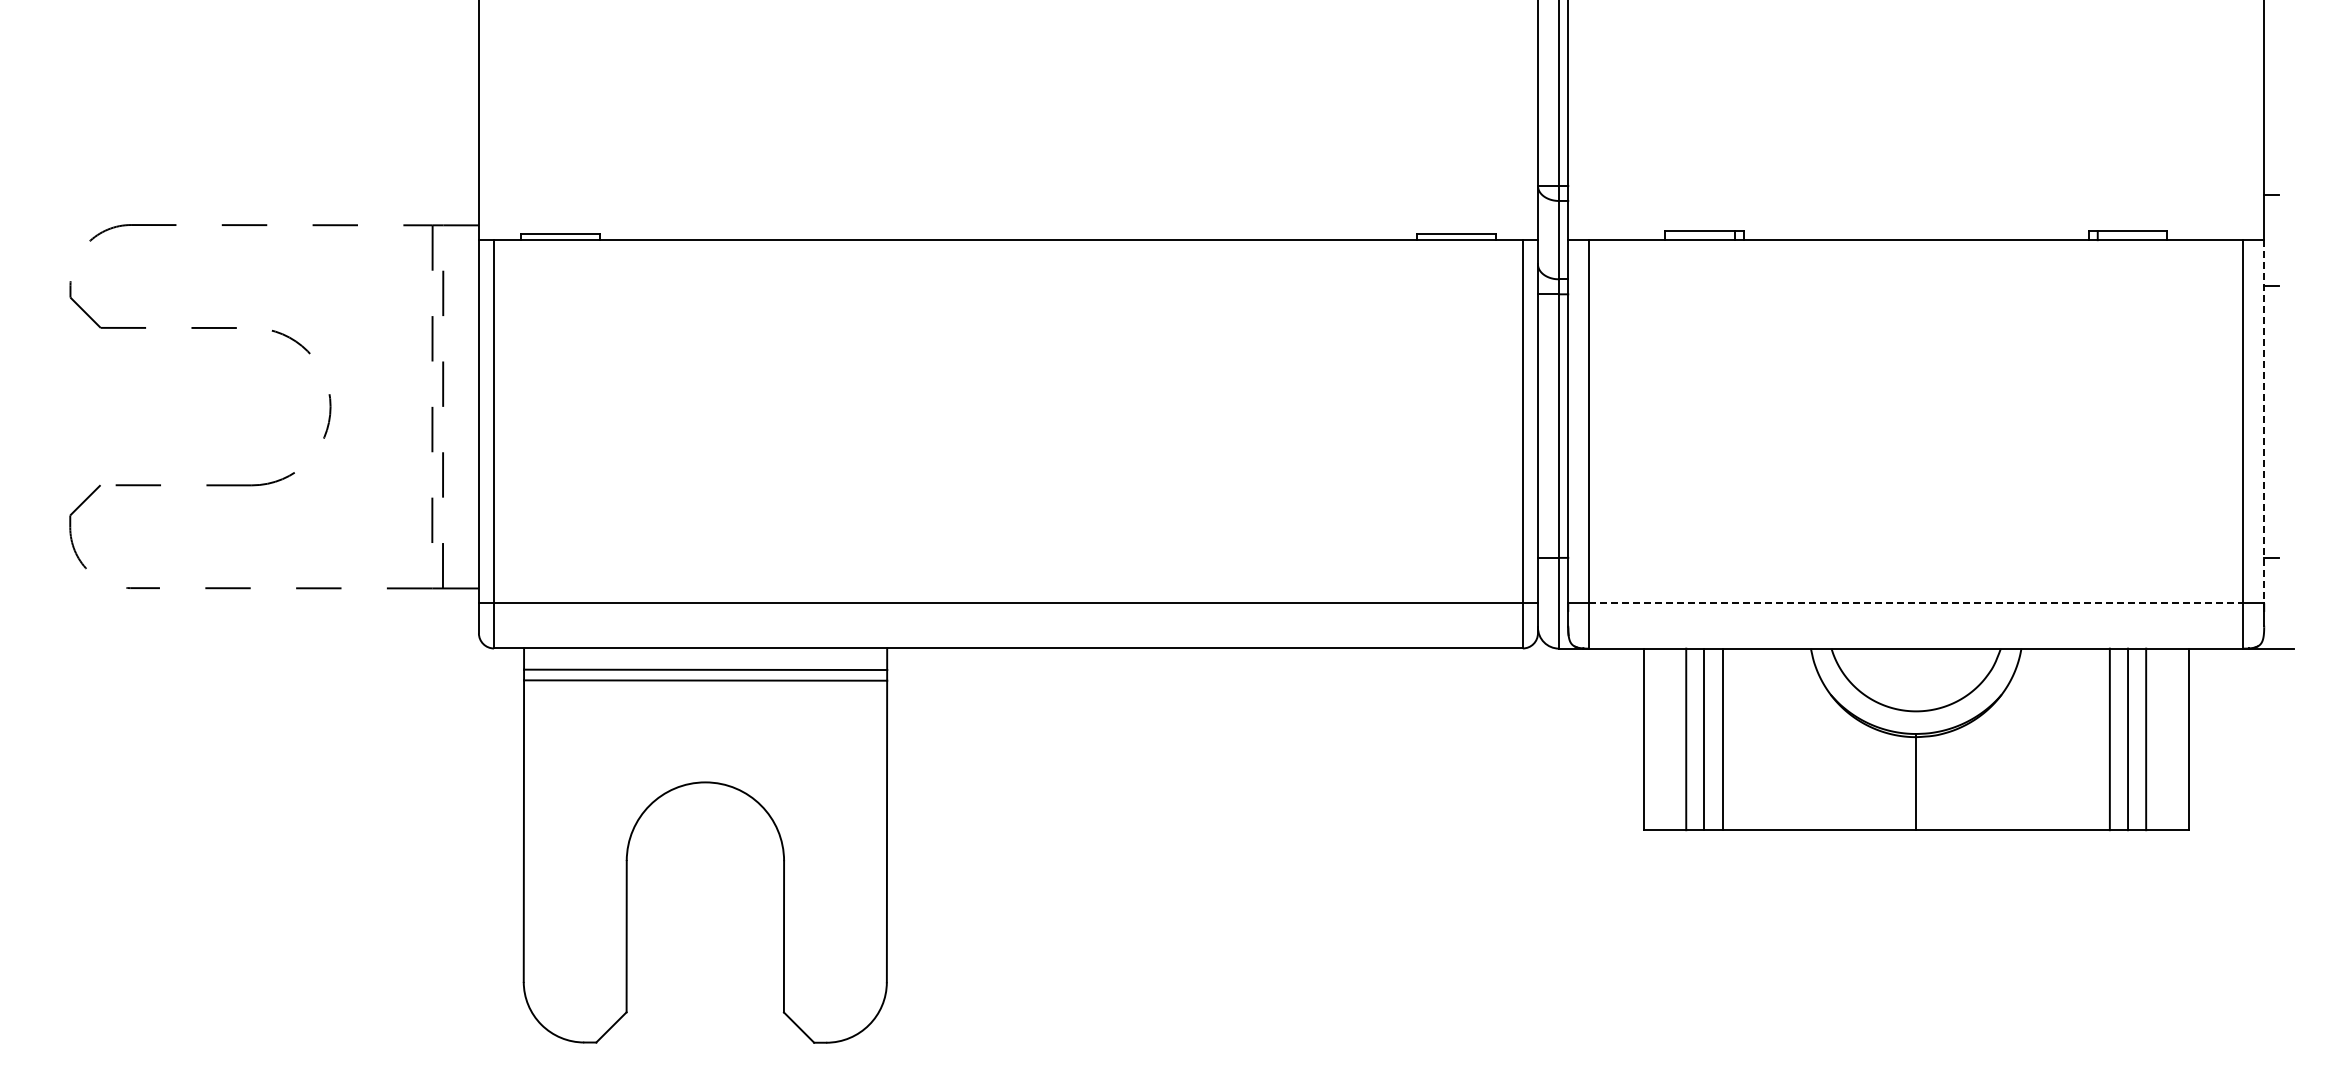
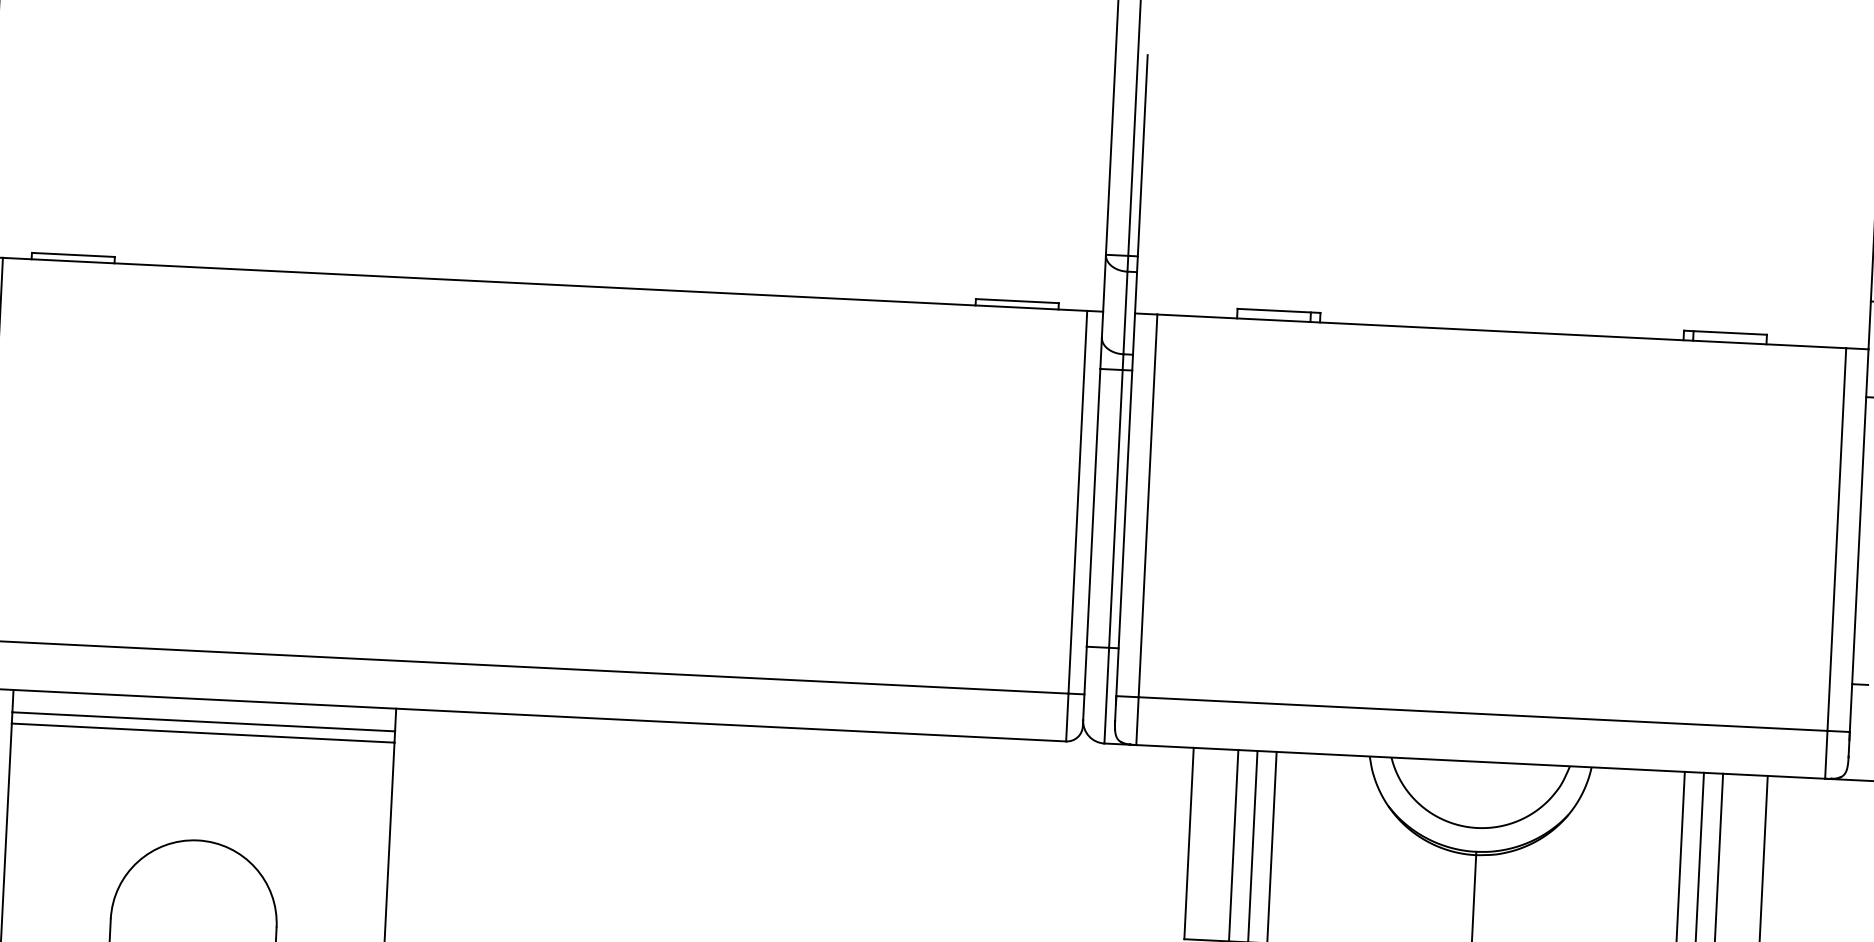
line: (2264, 421) -> (1859, 540), dashed -> solid
line: (1916, 603) -> (1483, 714), dashed -> solid

